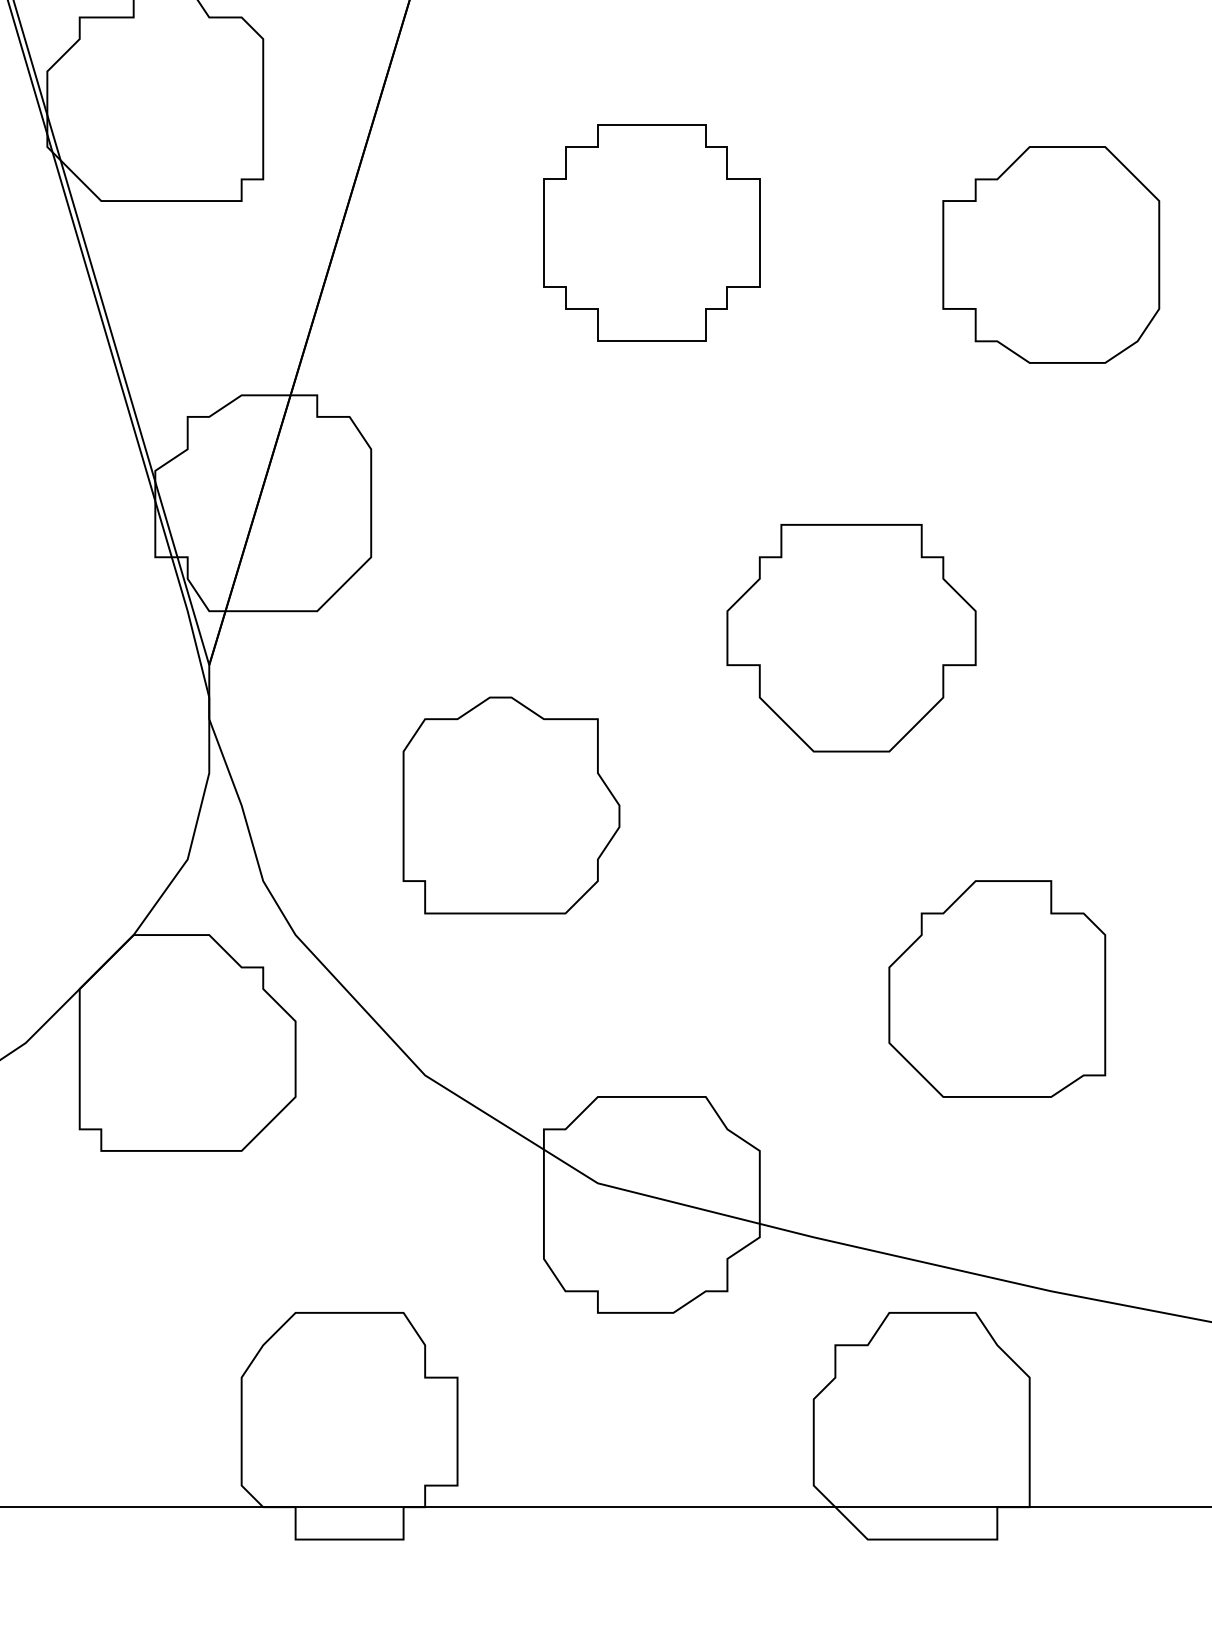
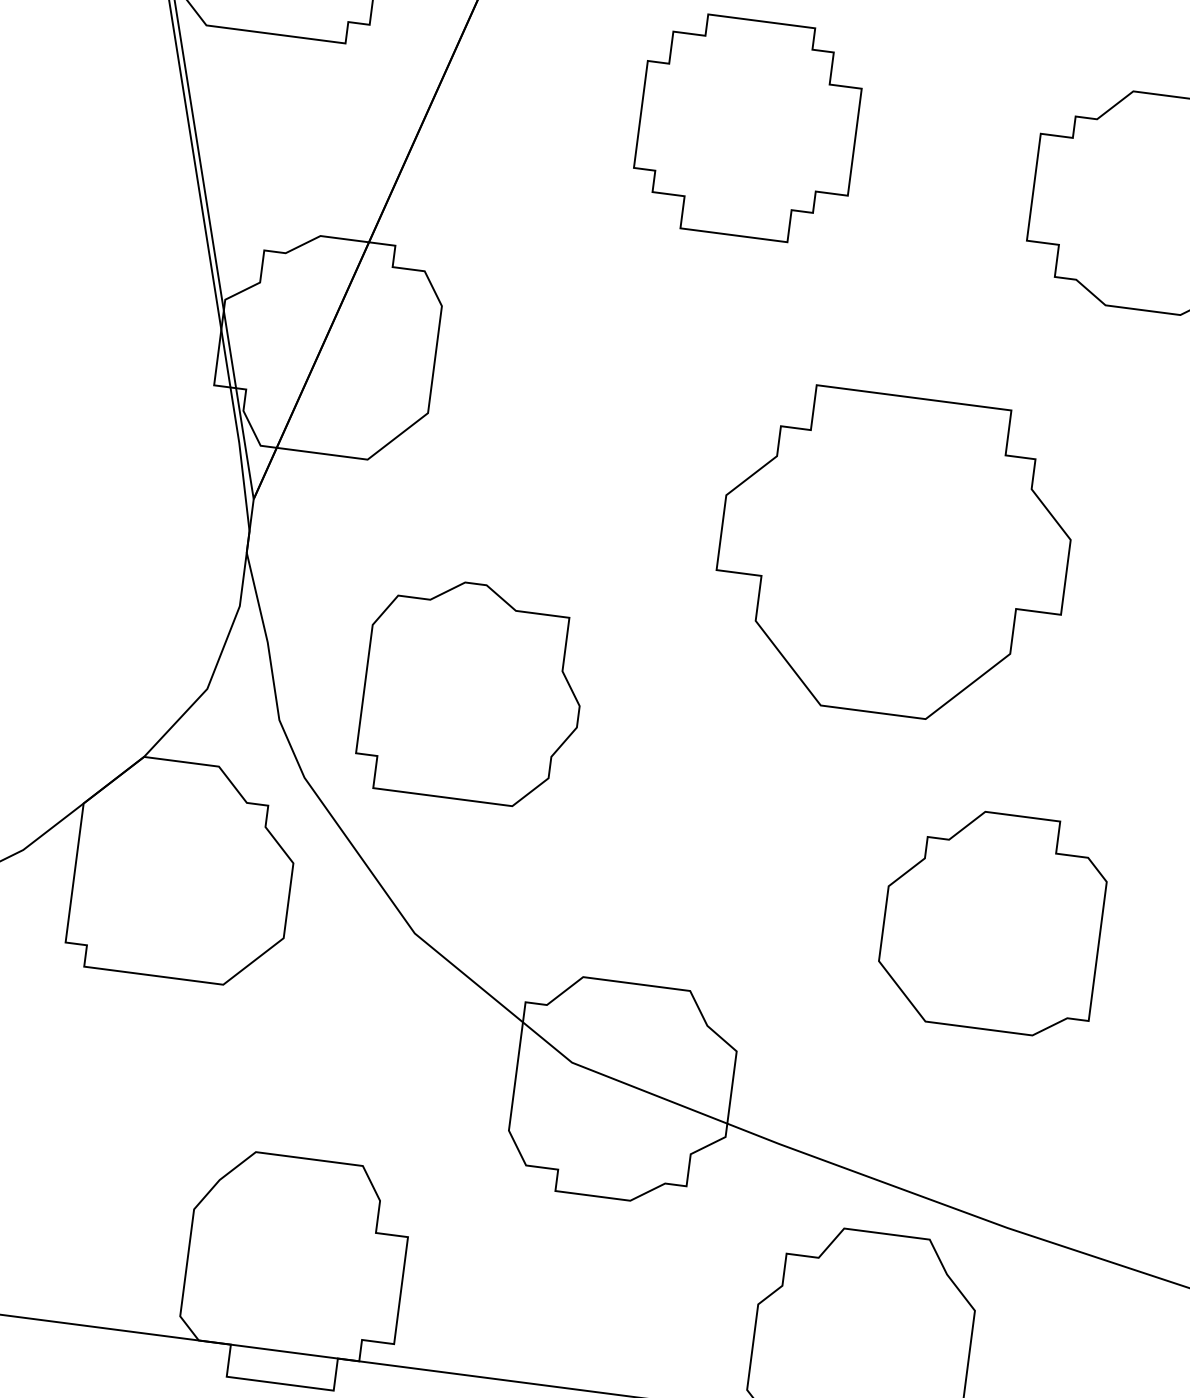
part: (851, 638) -> (893, 555), size x1.4
part: (511, 805) -> (472, 692), moved

